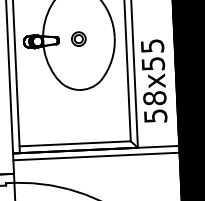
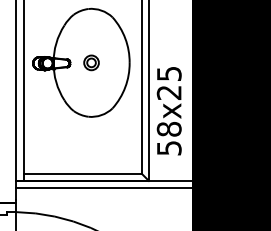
text: (152, 63) -> (168, 92), 58x55 -> 58x25

